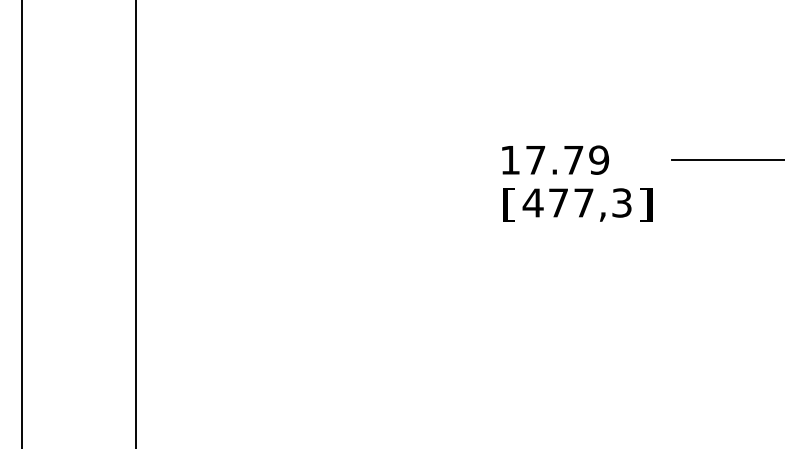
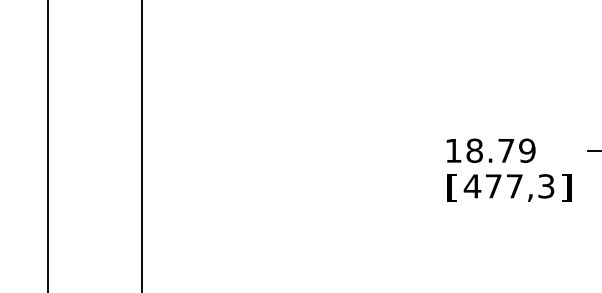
text: (535, 159) -> (474, 150), 17.79 -> 18.79

